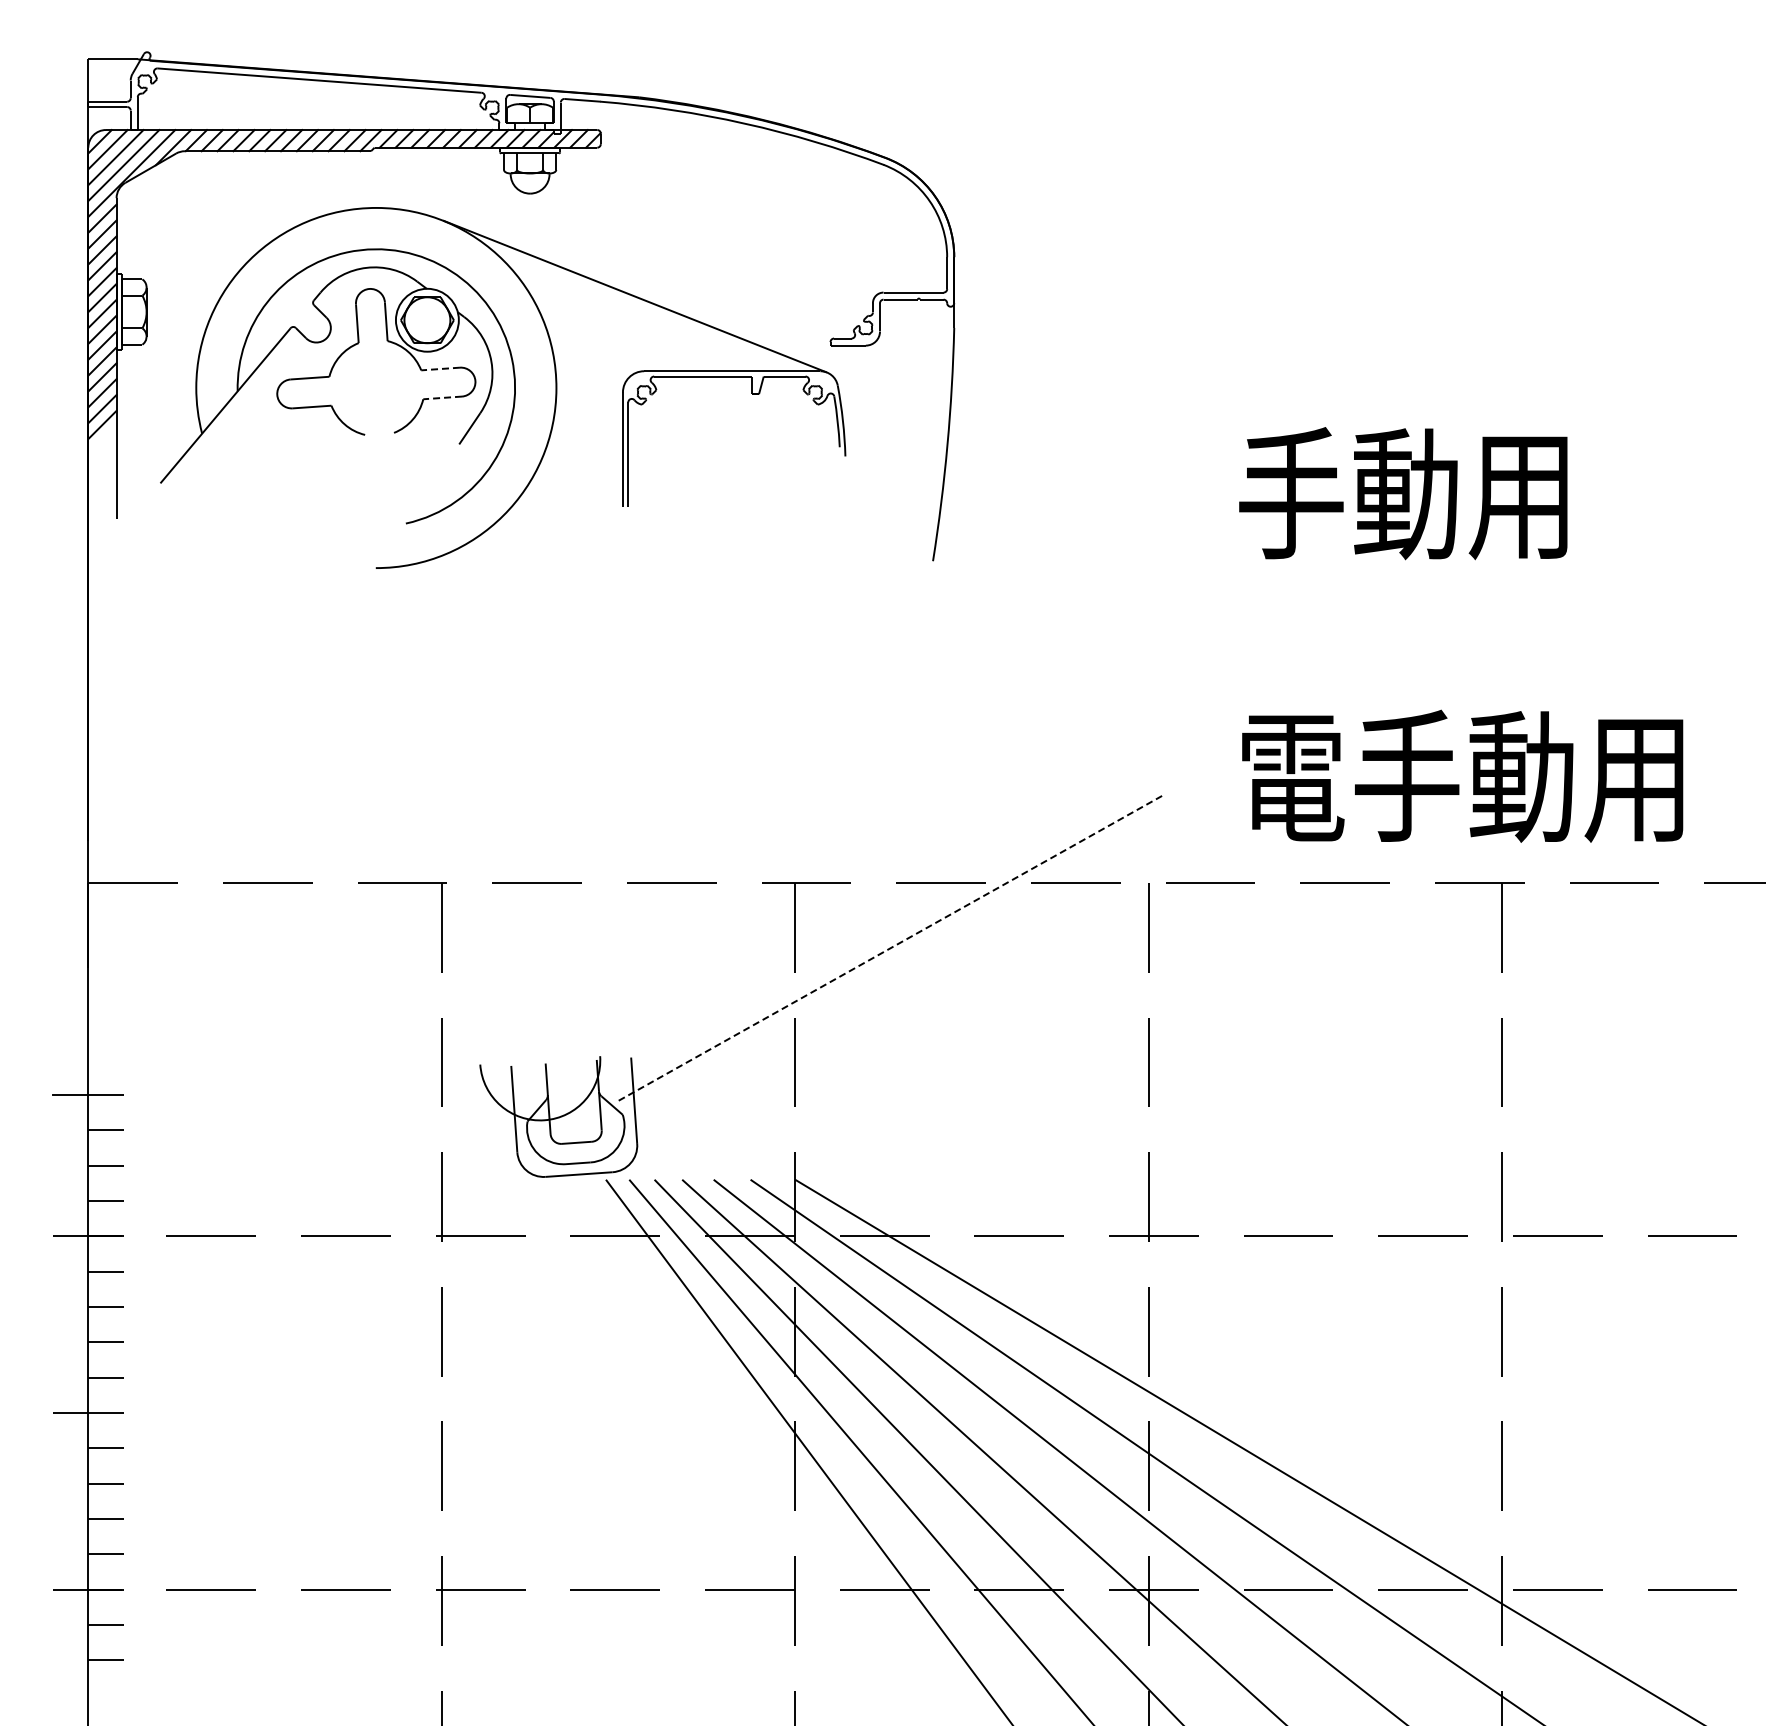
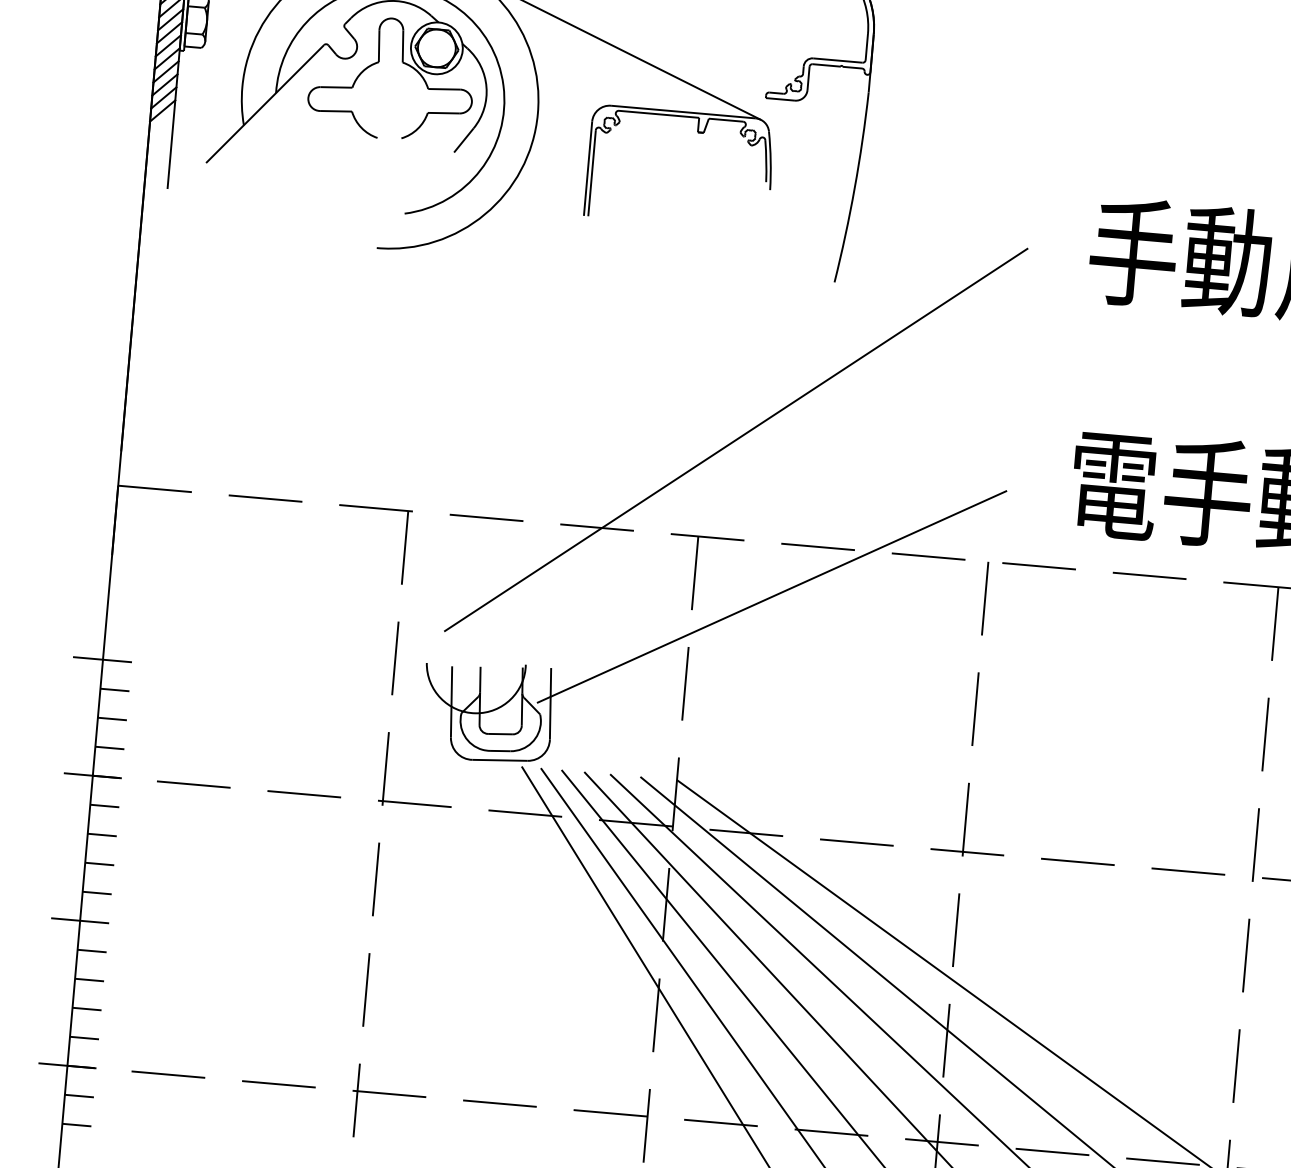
line: (440, 369) -> (444, 89), dashed -> solid
line: (442, 397) -> (443, 112), dashed -> solid
line: (830, 762) -> (735, 440), added
line: (890, 948) -> (771, 597), dashed -> solid

